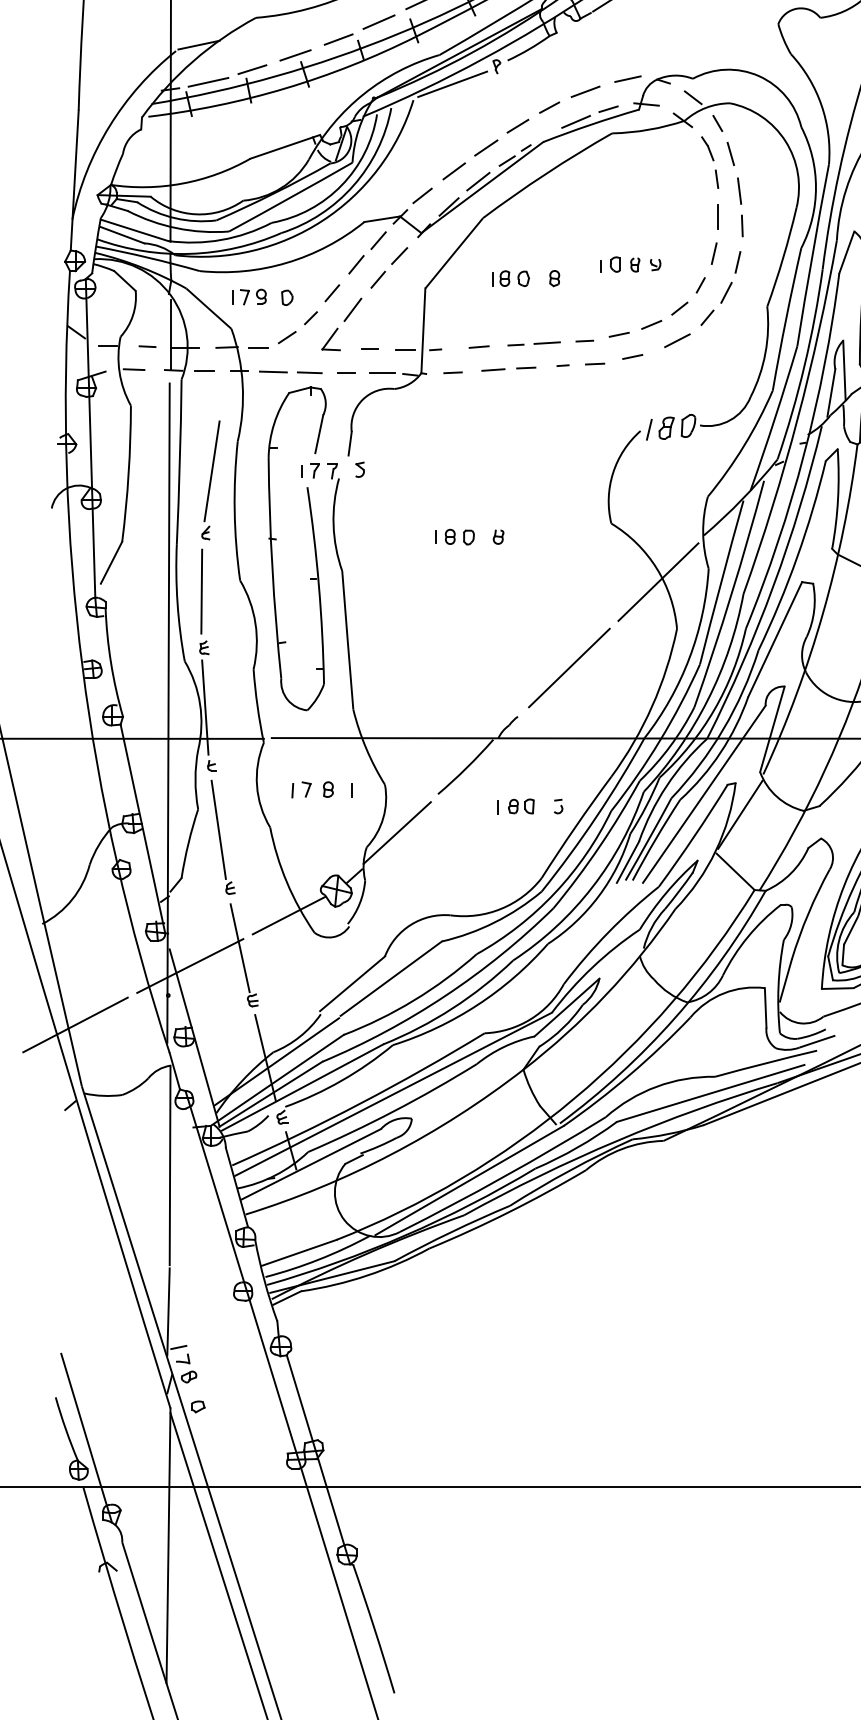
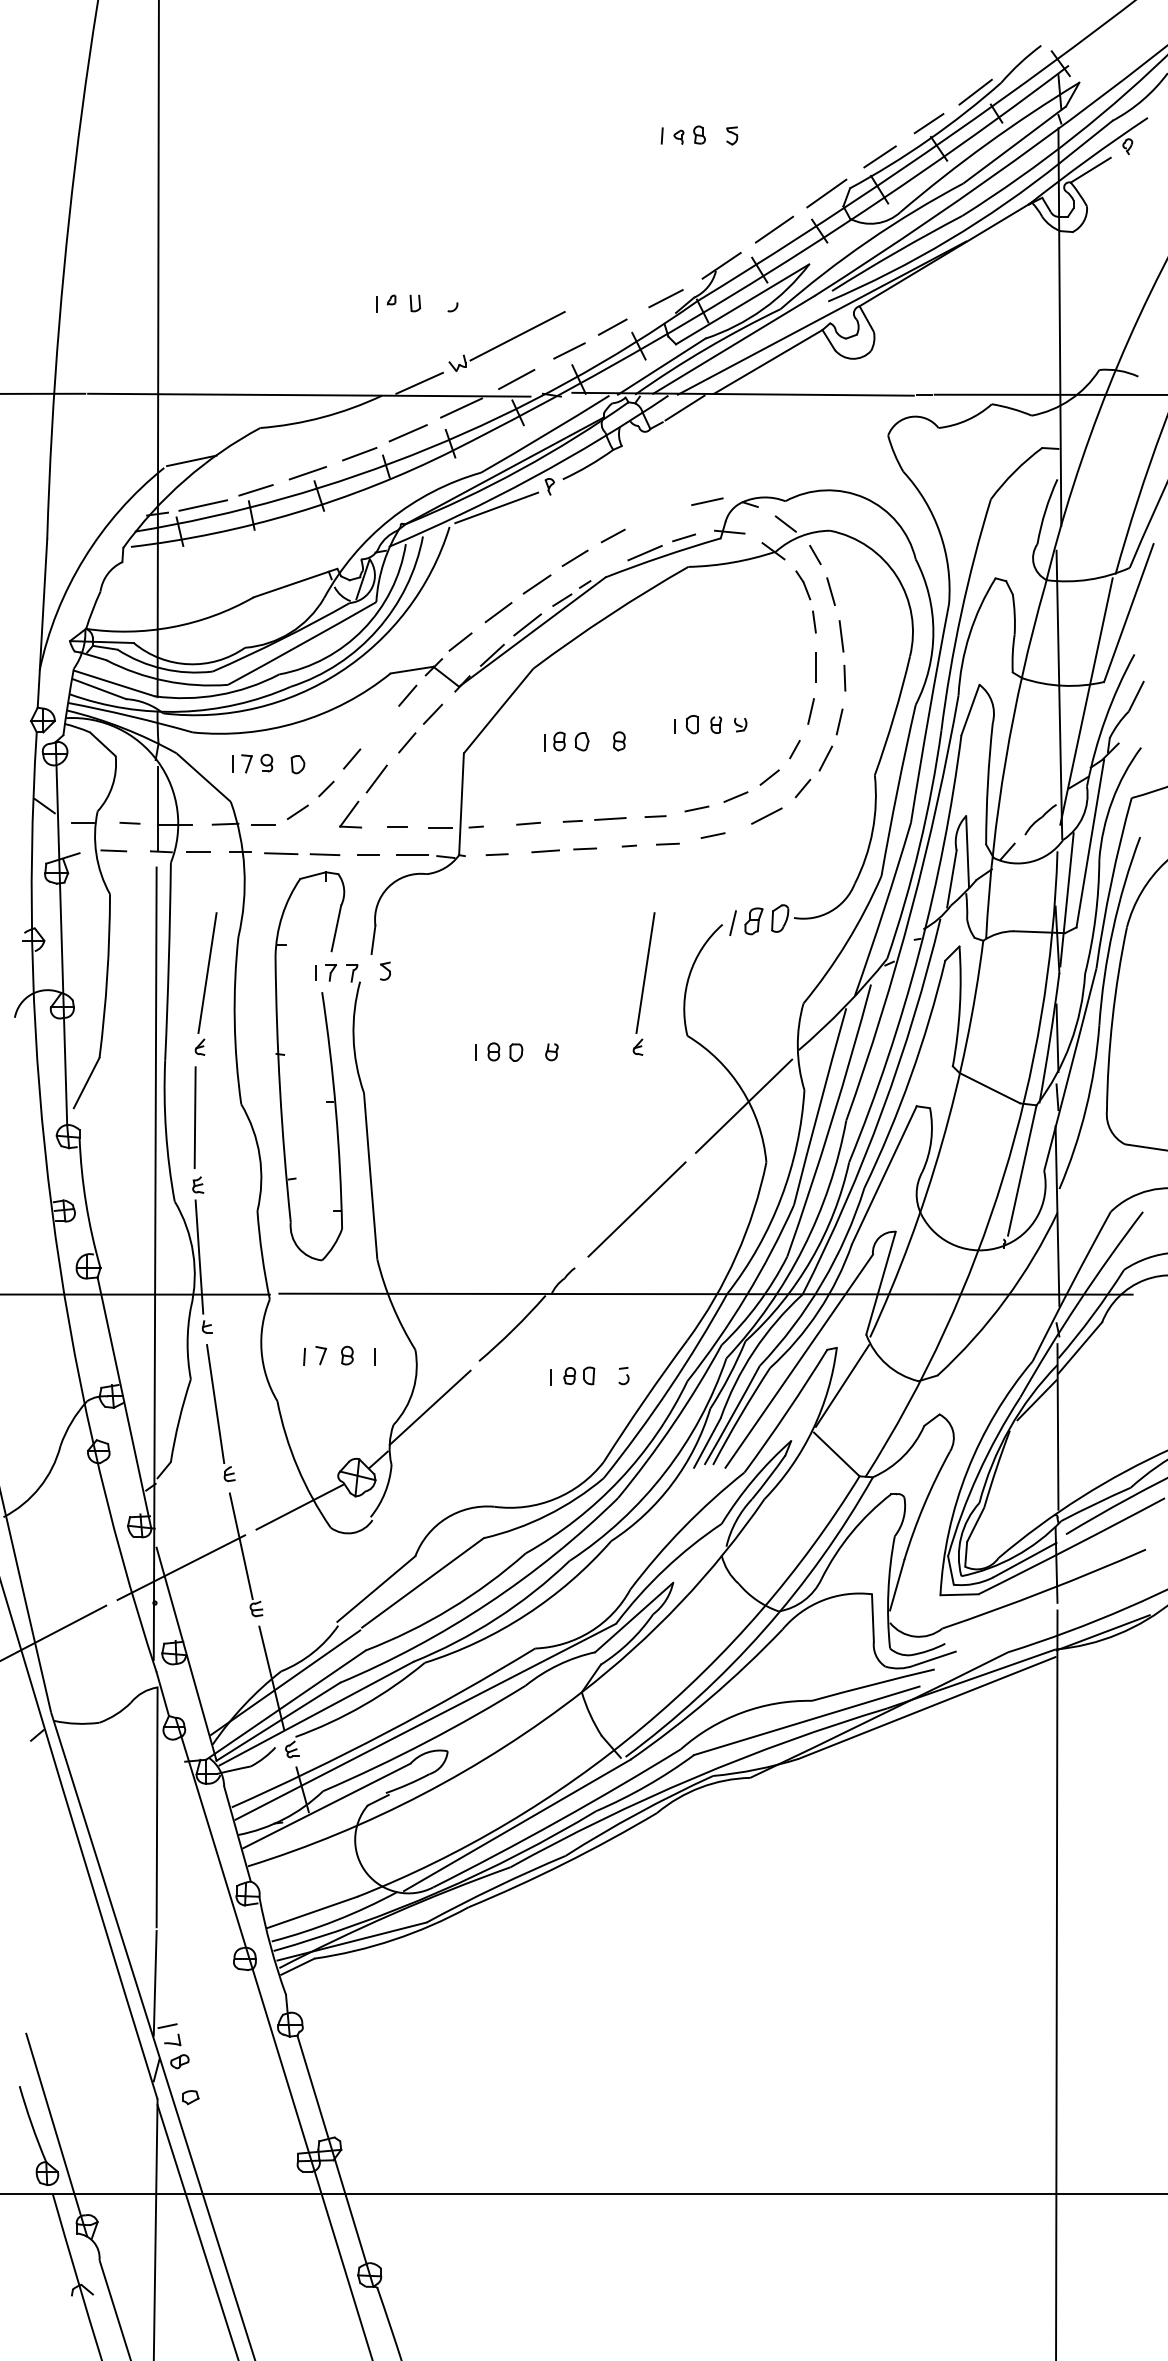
line: (585, 91) -> (656, 516), removed
line: (355, 264) -> (380, 724), removed
part: (574, 479) -> (643, 983), added

